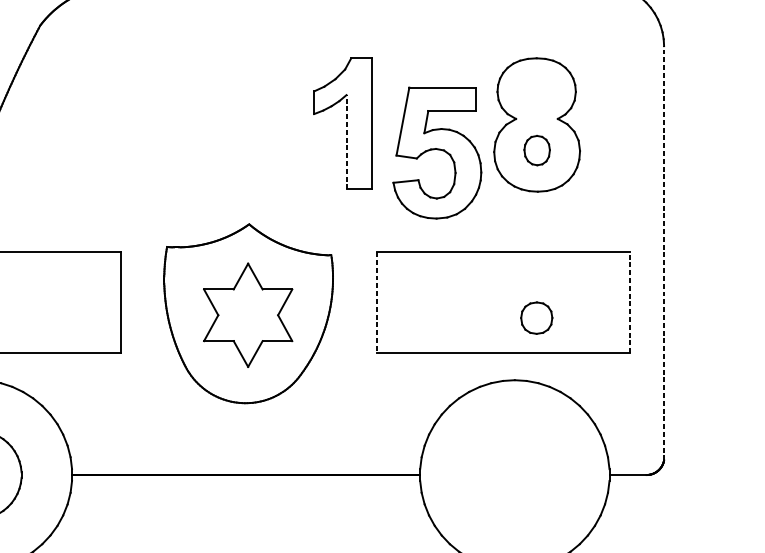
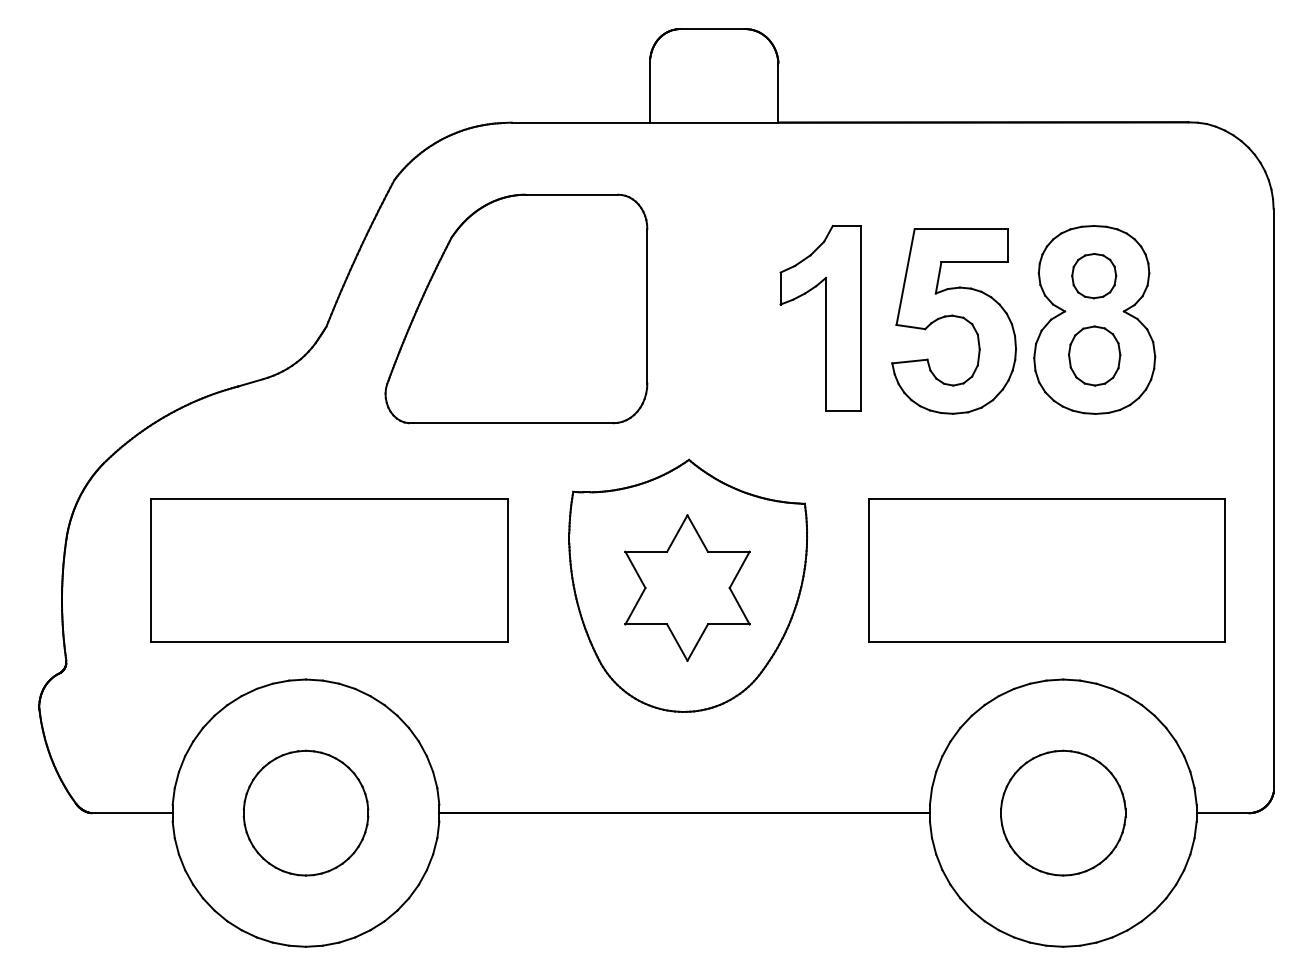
part: (126, 116) -> (516, 308), added
line: (346, 141) -> (826, 343), dashed -> solid
part: (536, 150) -> (1094, 355), size x1.43
part: (436, 153) -> (953, 321), moved
line: (664, 253) -> (1273, 500), dashed -> solid
line: (376, 302) -> (868, 570), dashed -> solid
line: (629, 302) -> (1225, 569), dashed -> solid
part: (536, 318) -> (1094, 276), moved
part: (514, 474) -> (1063, 812), added

